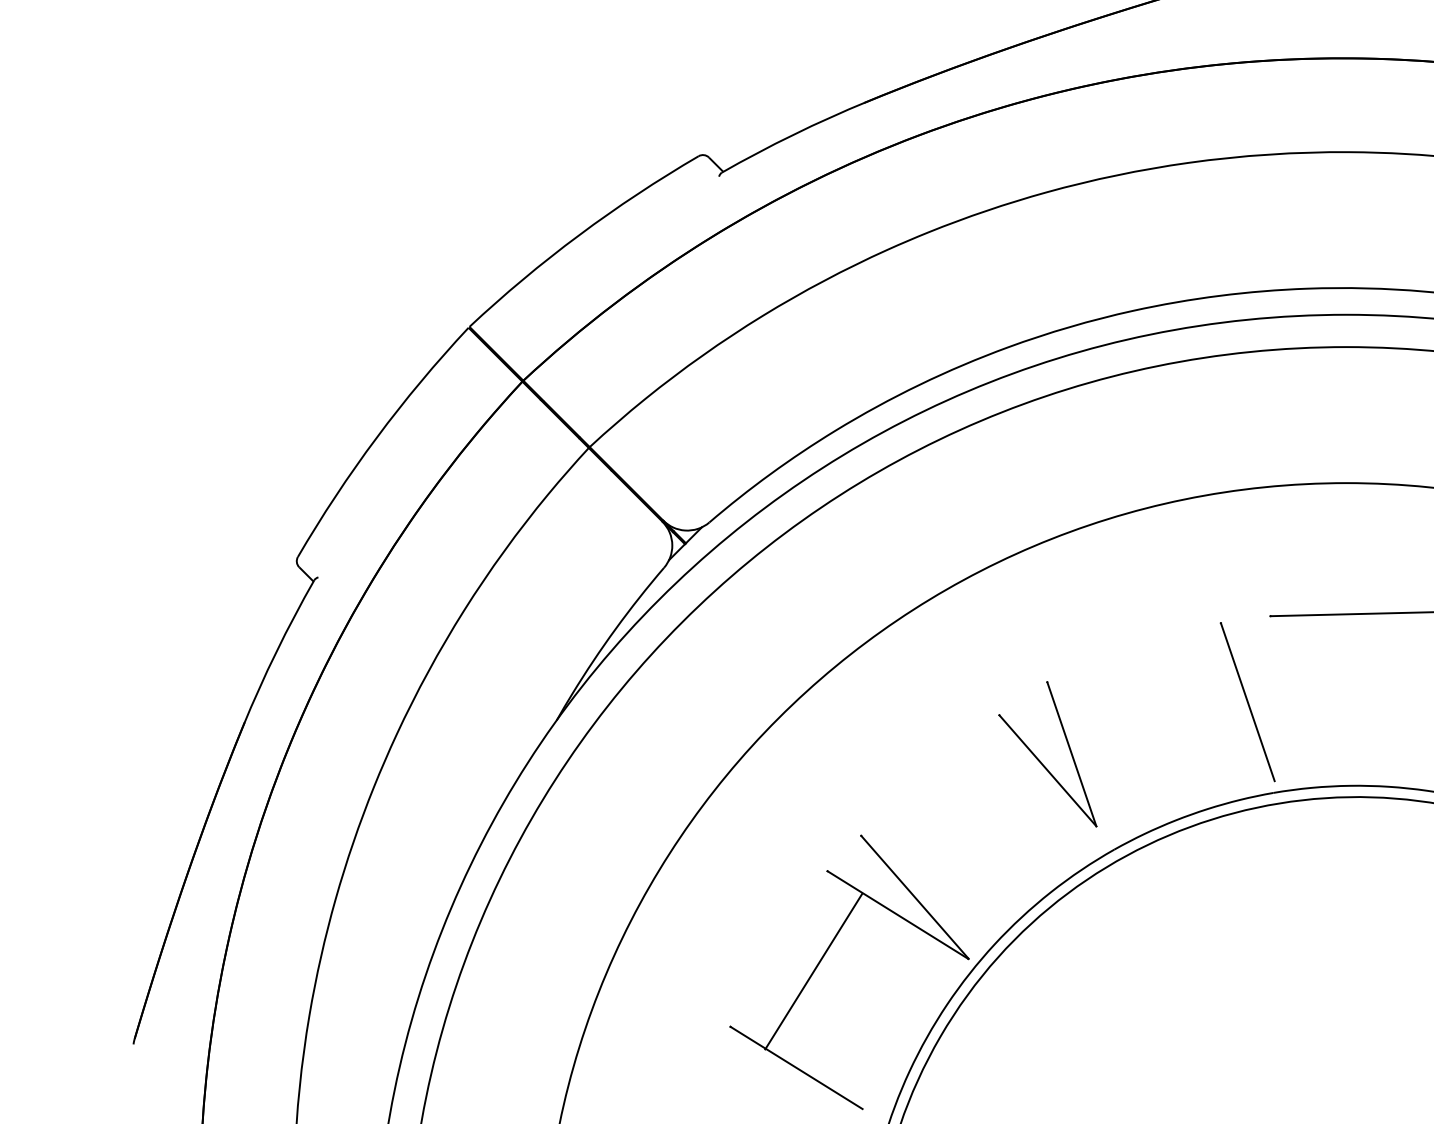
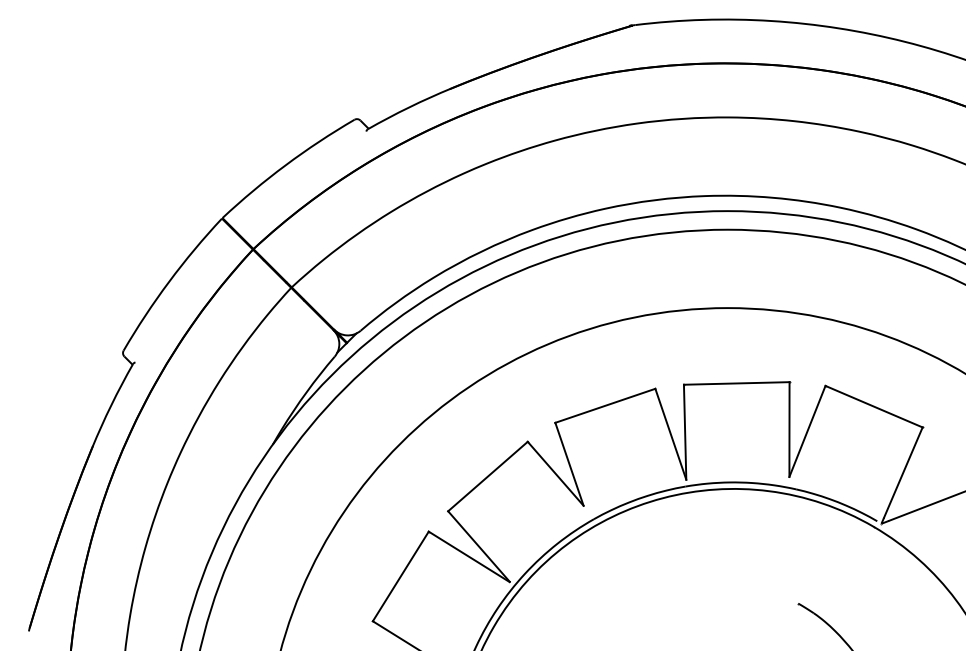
line: (1134, 652) -> (605, 405), added
line: (1271, 697) -> (684, 431), added
line: (929, 775) -> (487, 476), added
line: (813, 971) -> (400, 576), moved

